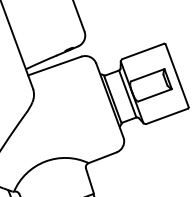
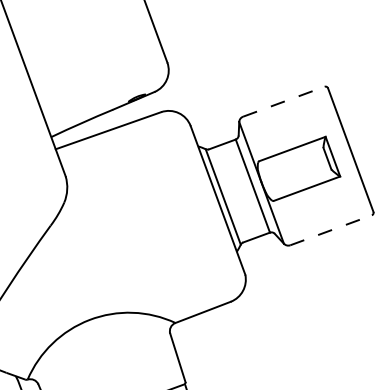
line: (143, 51) -> (284, 101), solid -> dashed
line: (167, 116) -> (331, 230), solid -> dashed

